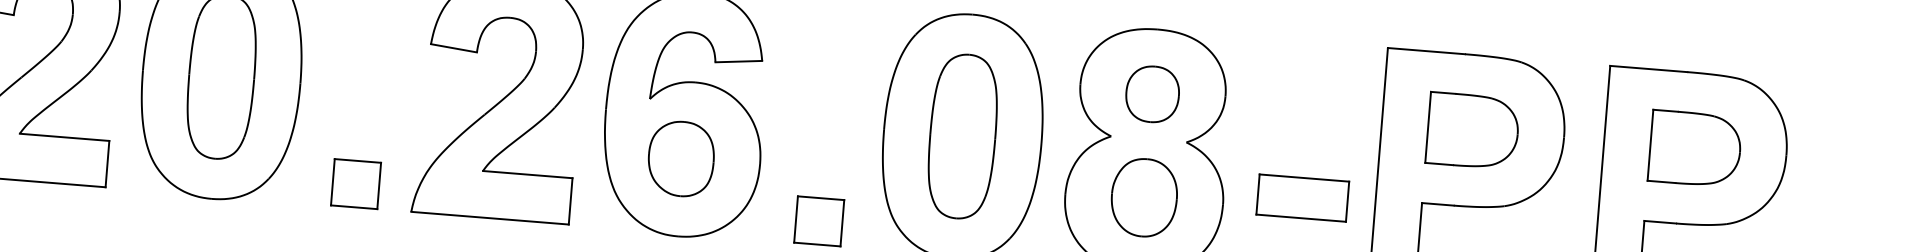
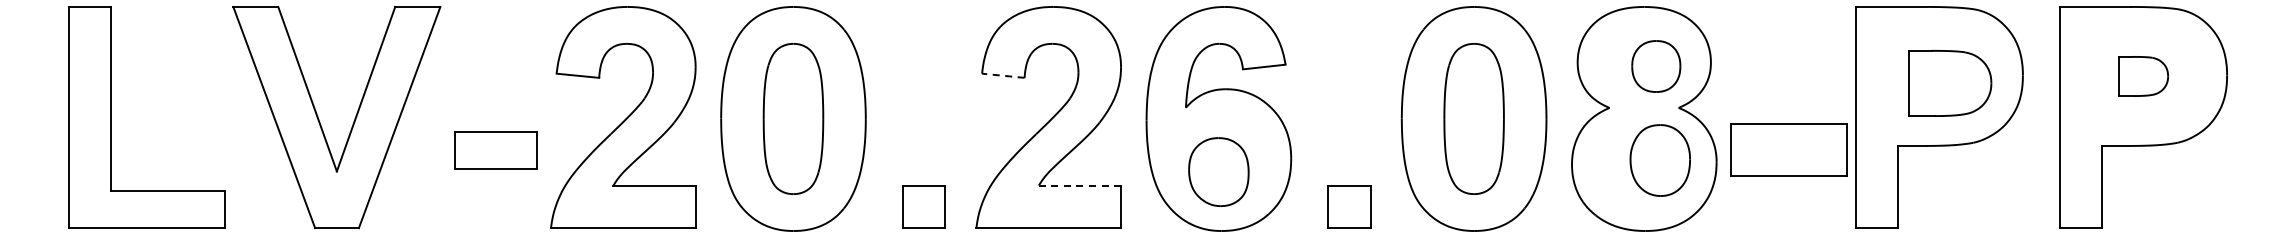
line: (453, 47) -> (1002, 75), solid -> dashed
part: (1152, 94) -> (1656, 66), moved
part: (1473, 131) -> (1950, 83), moved
part: (1695, 148) -> (2143, 76), size x0.6
part: (680, 158) -> (1218, 171), moved
line: (528, 174) -> (1080, 185), solid -> dashed
part: (1143, 197) -> (1659, 160), moved
part: (1302, 198) -> (1788, 150), size x1.4

